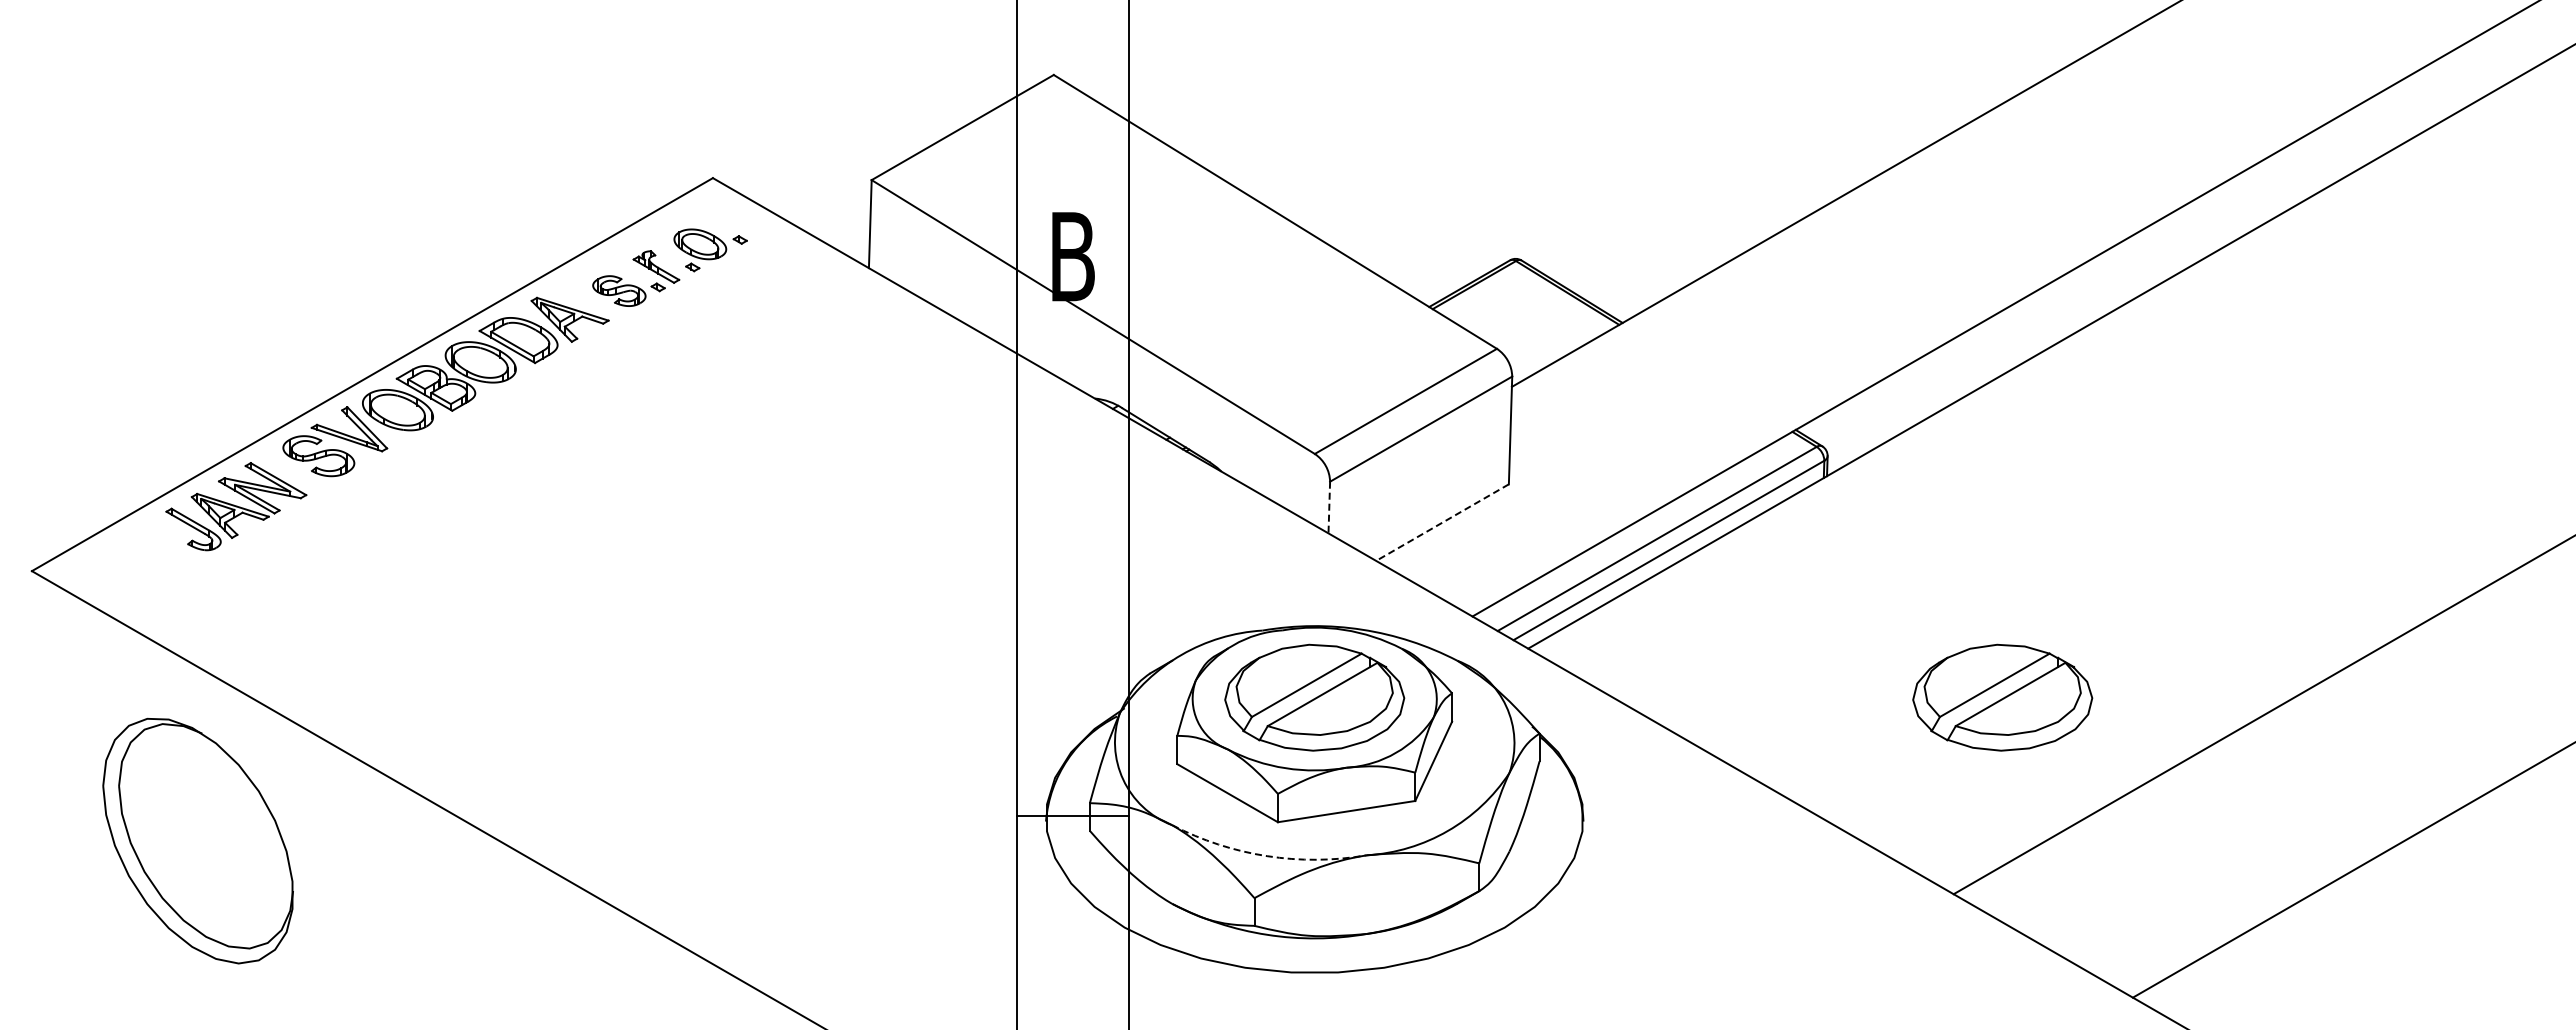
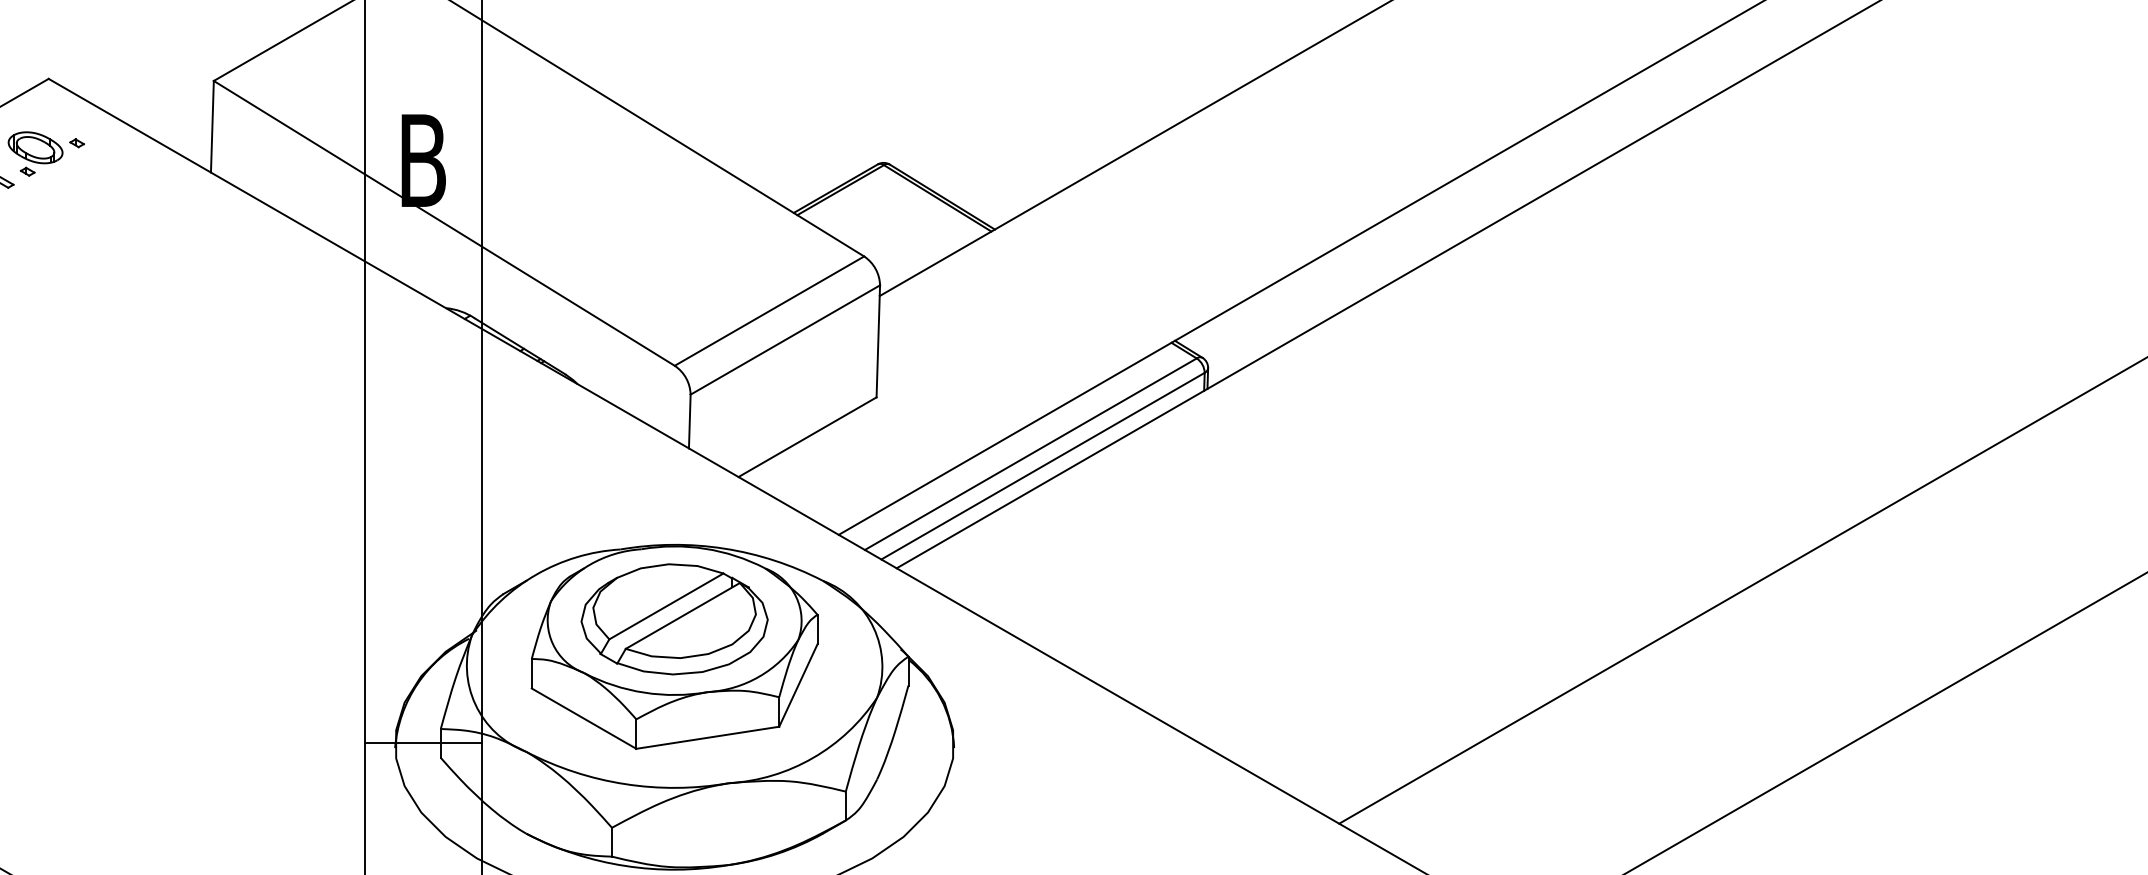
line: (1329, 507) -> (690, 421), dashed -> solid
line: (1442, 522) -> (807, 437), dashed -> solid
part: (2002, 697) -> (1389, 619), removed
arc: (1267, 856) -> (625, 784), dashed -> solid

